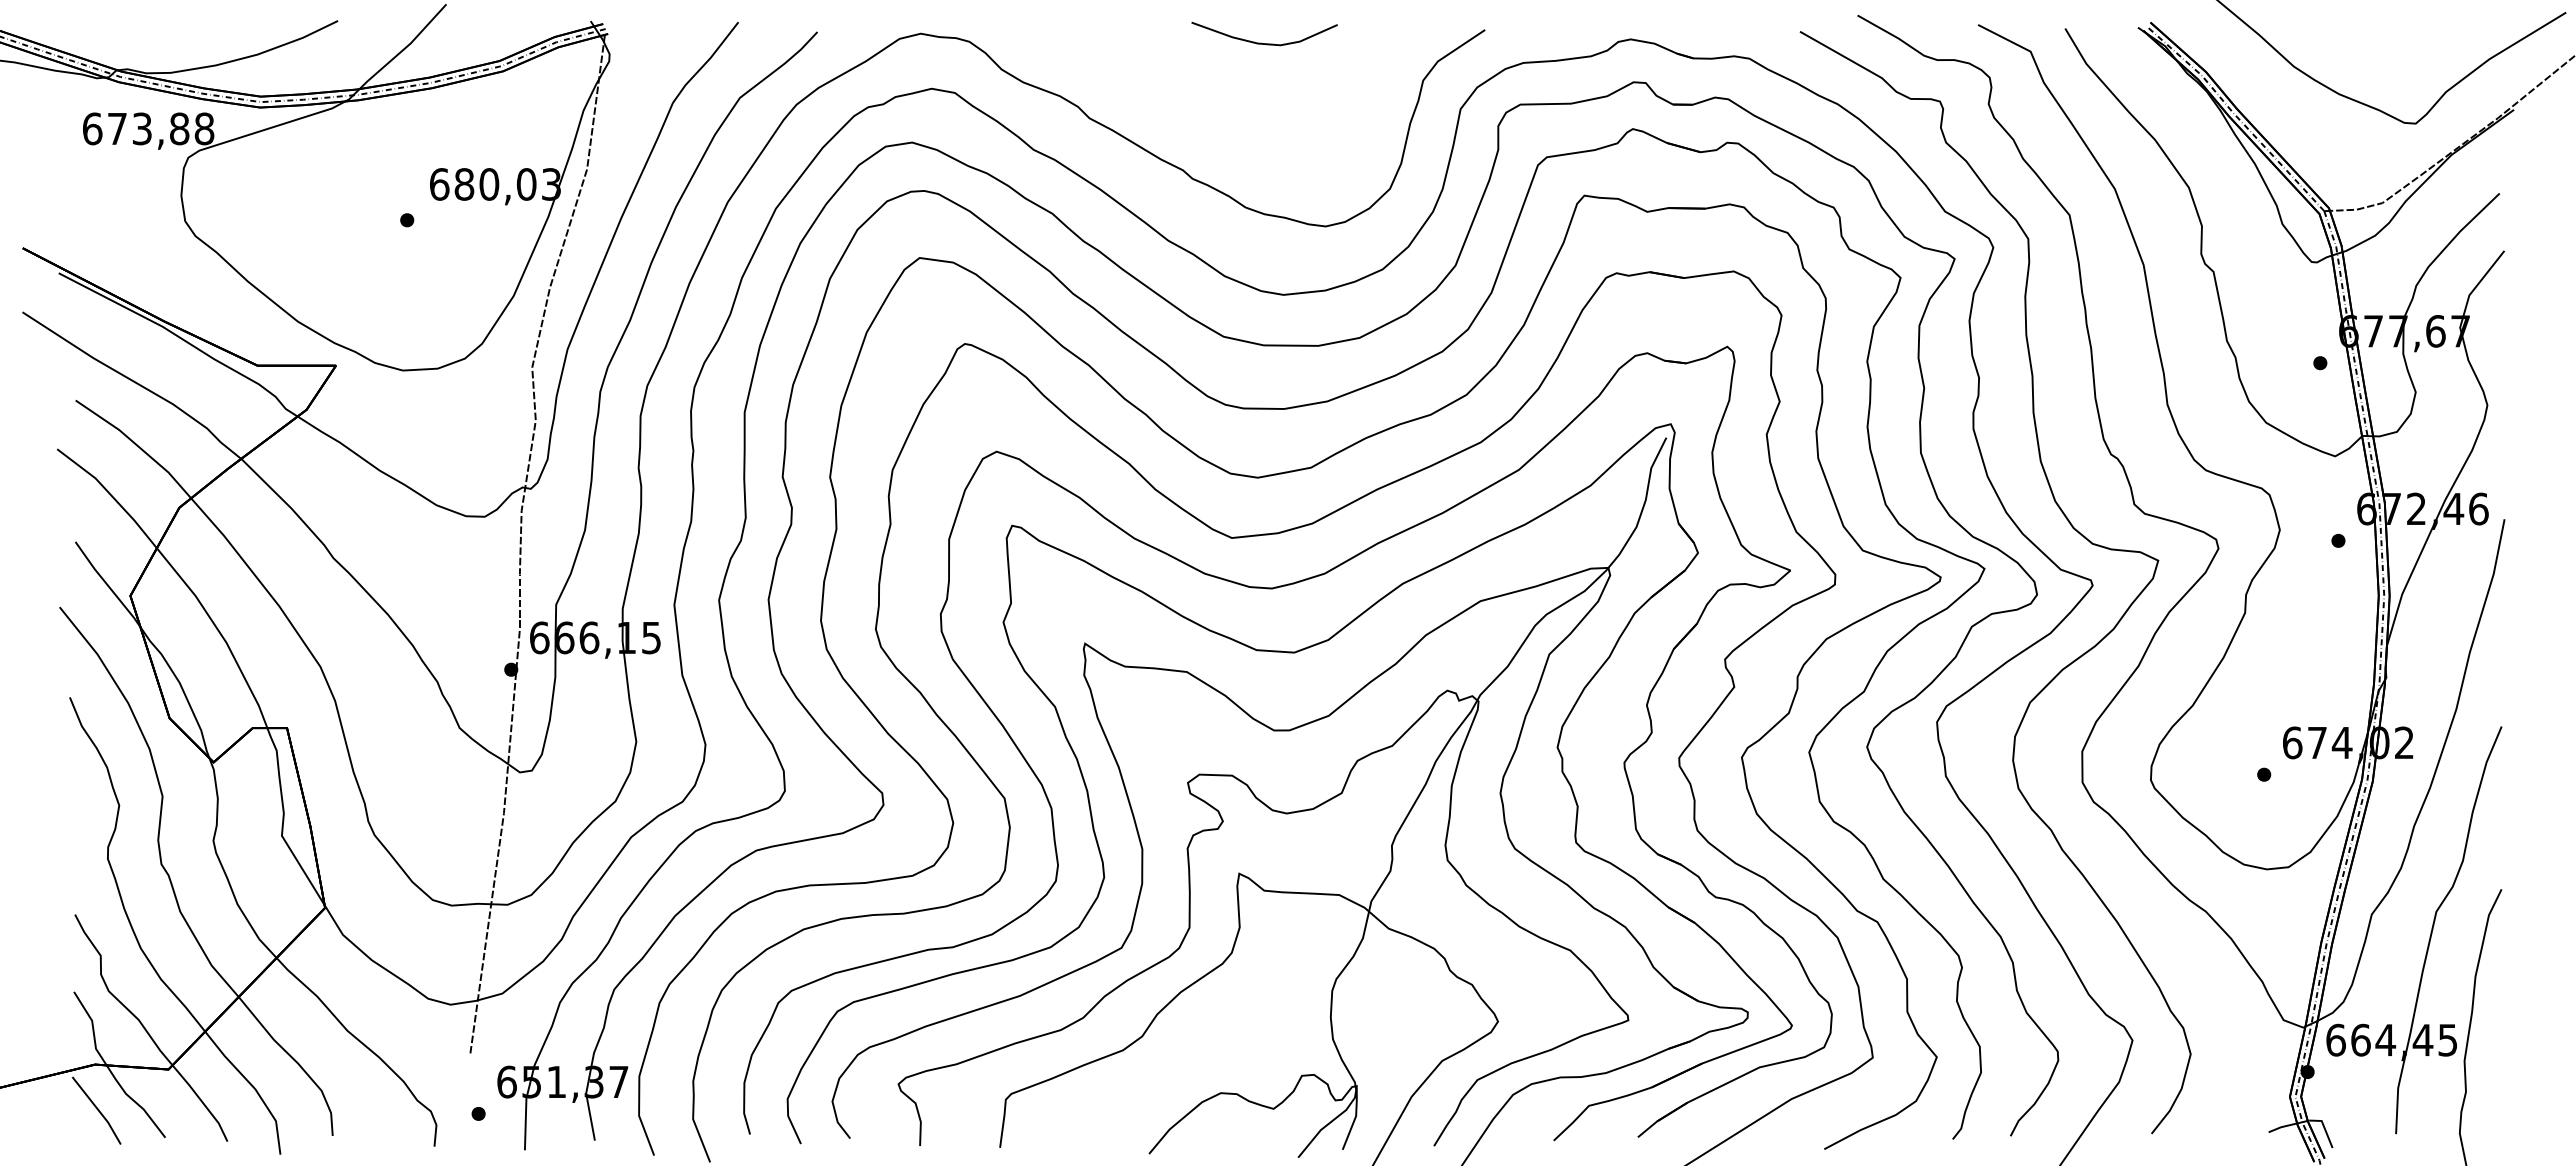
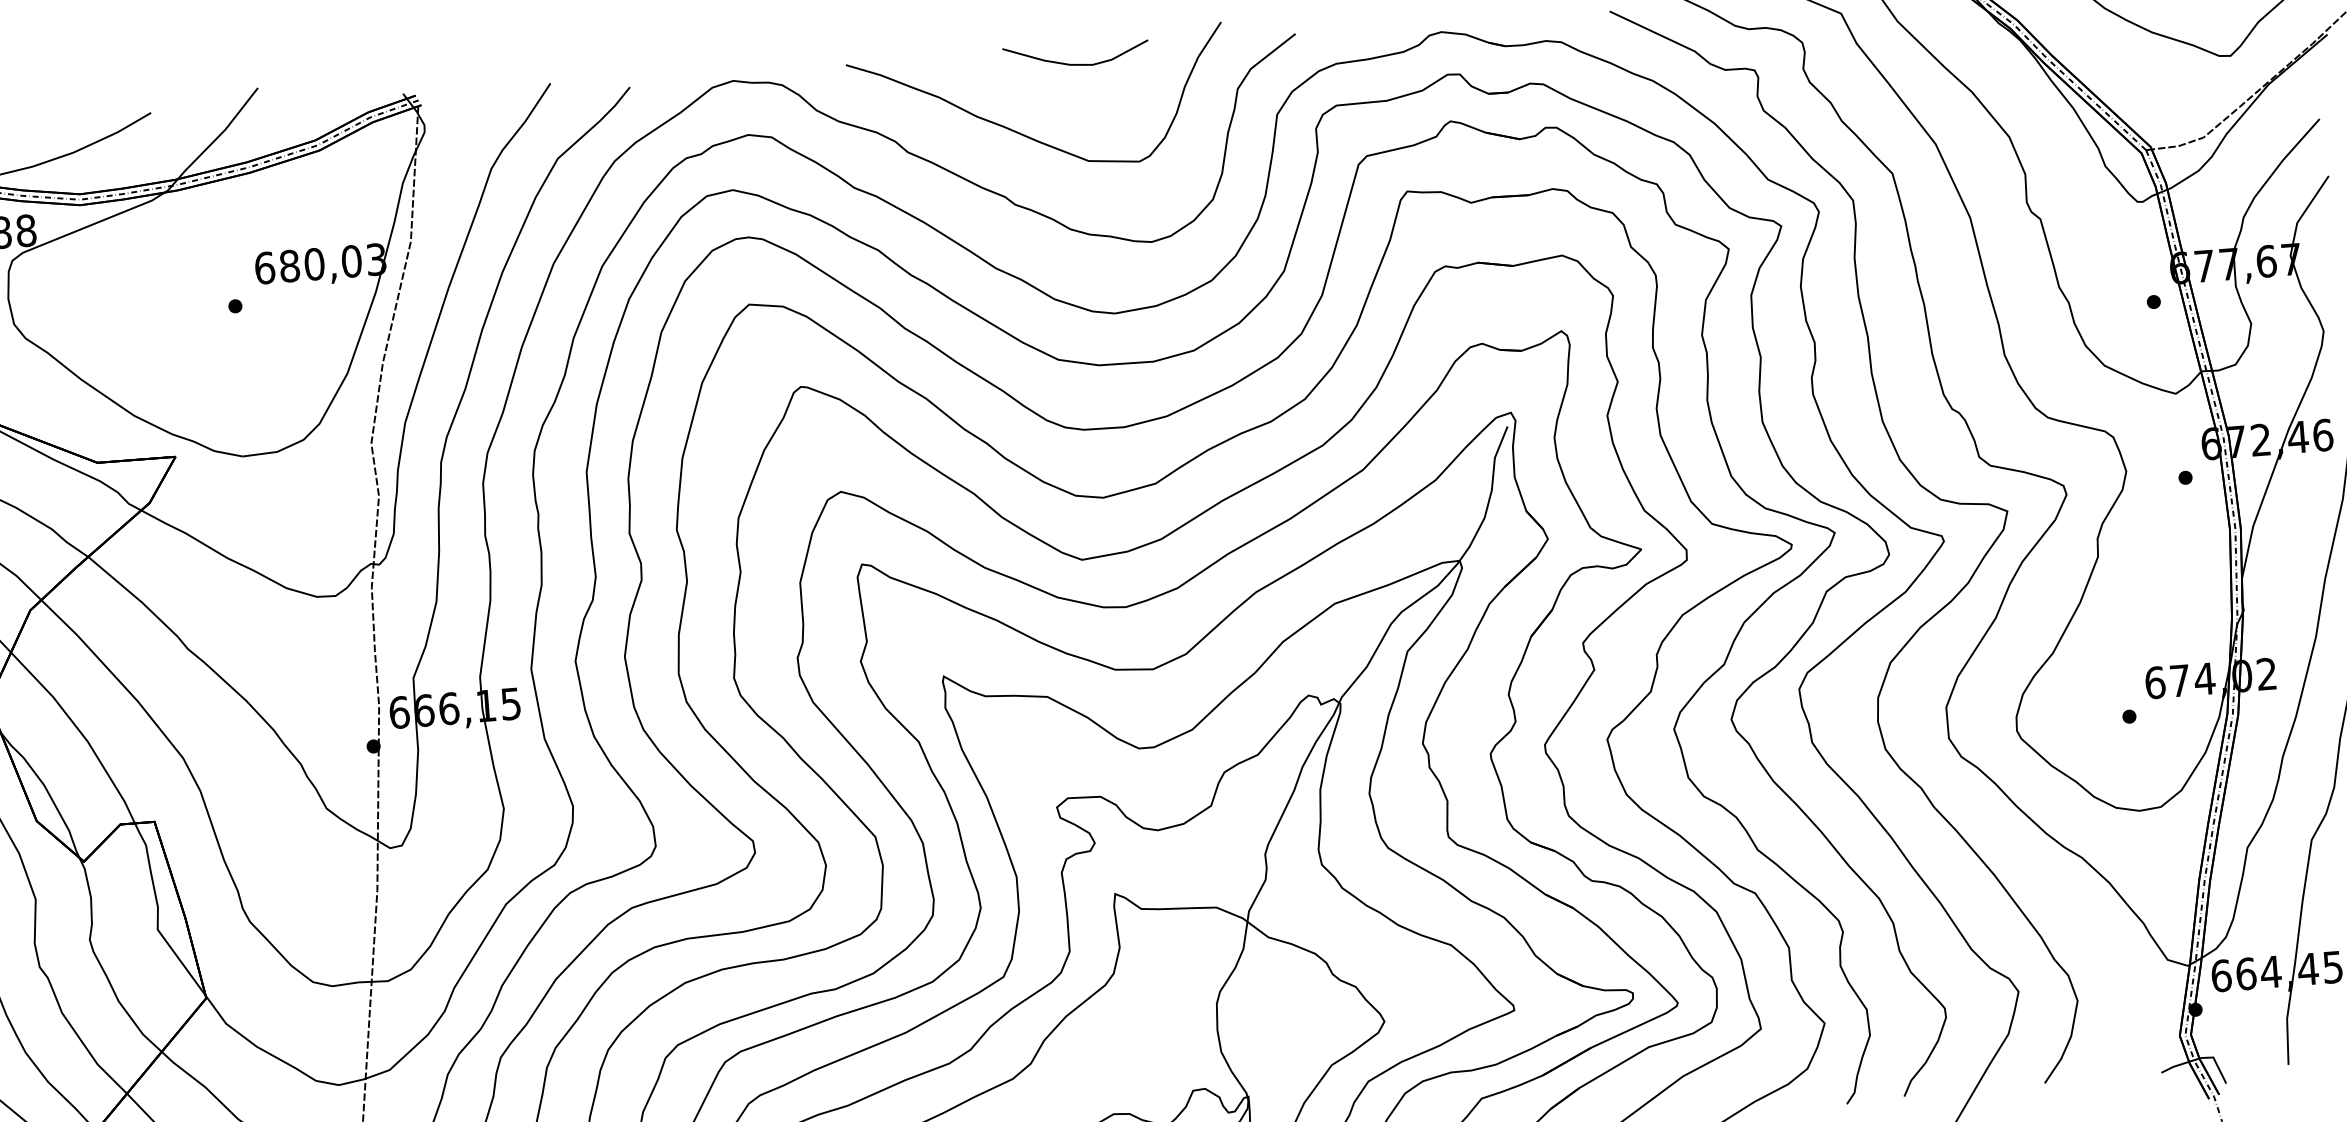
curve: (1207, 109) -> (1024, 134), added

